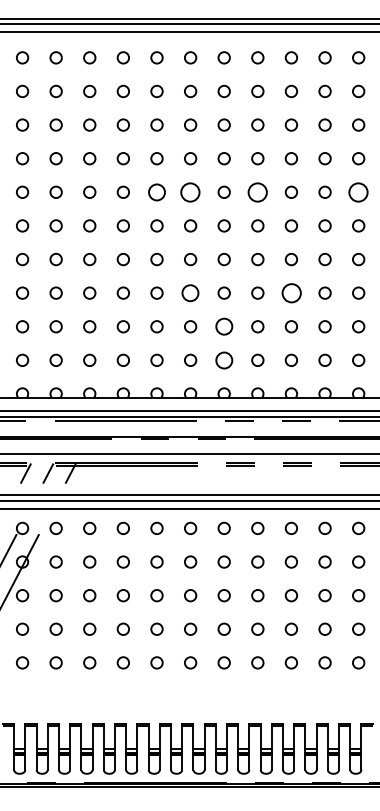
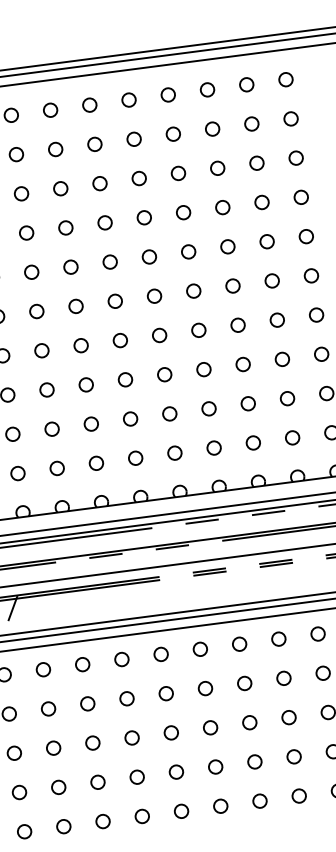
circle: (156, 191) -> (70, 266), size x0.71
circle: (190, 191) -> (109, 261), size x0.62
circle: (257, 191) -> (188, 251), size x0.62
circle: (358, 191) -> (306, 235), size x0.62
circle: (190, 292) -> (125, 379), size x0.71
circle: (290, 292) -> (241, 363), size x0.62
circle: (223, 326) -> (168, 413), size x0.71
circle: (223, 359) -> (173, 452), size x0.71

